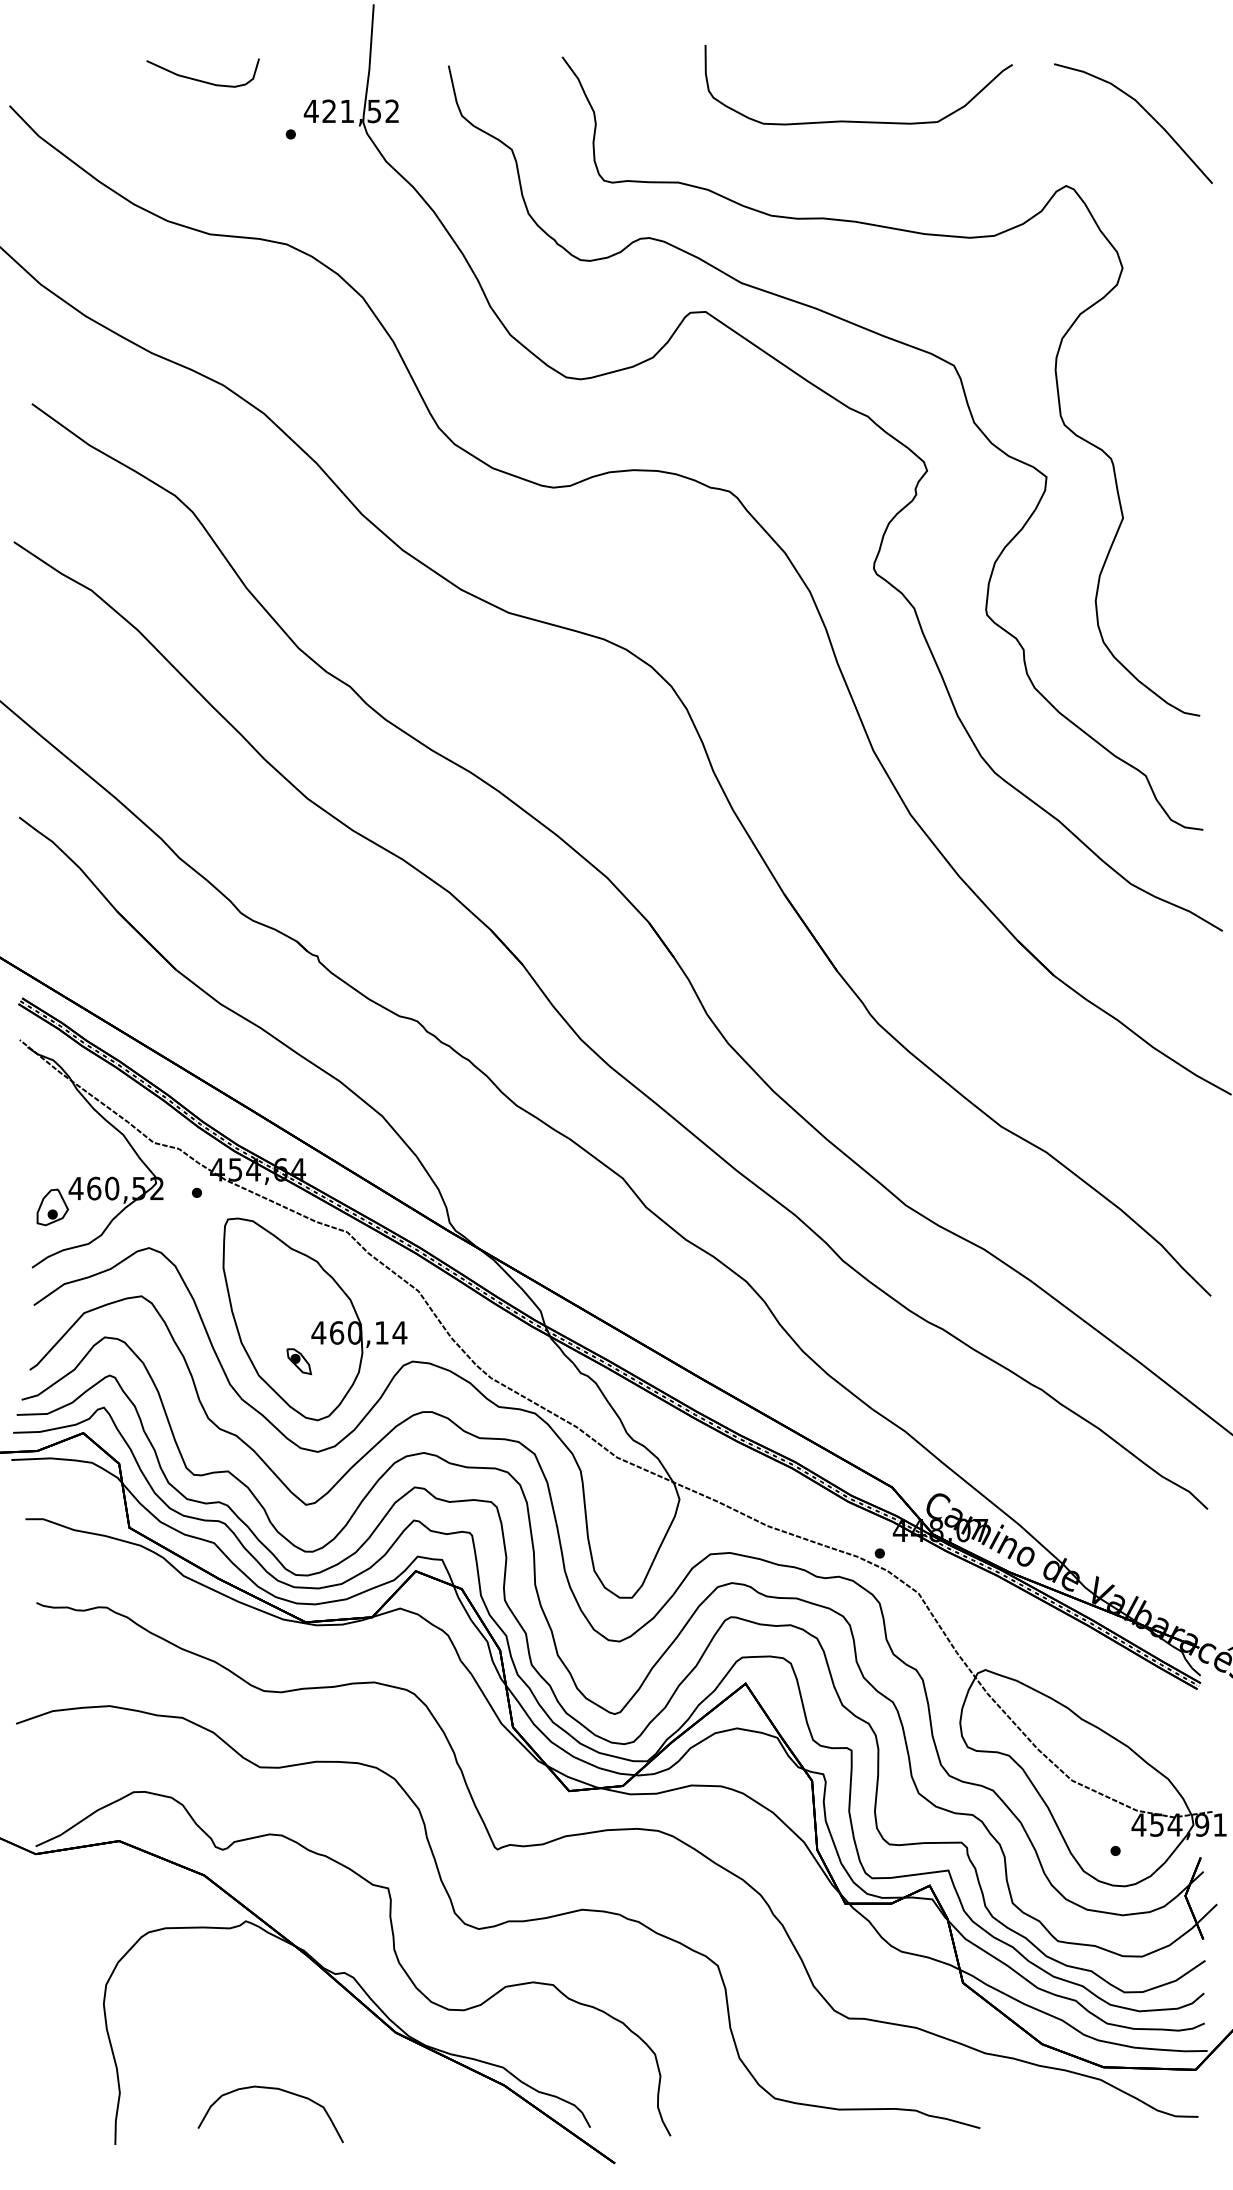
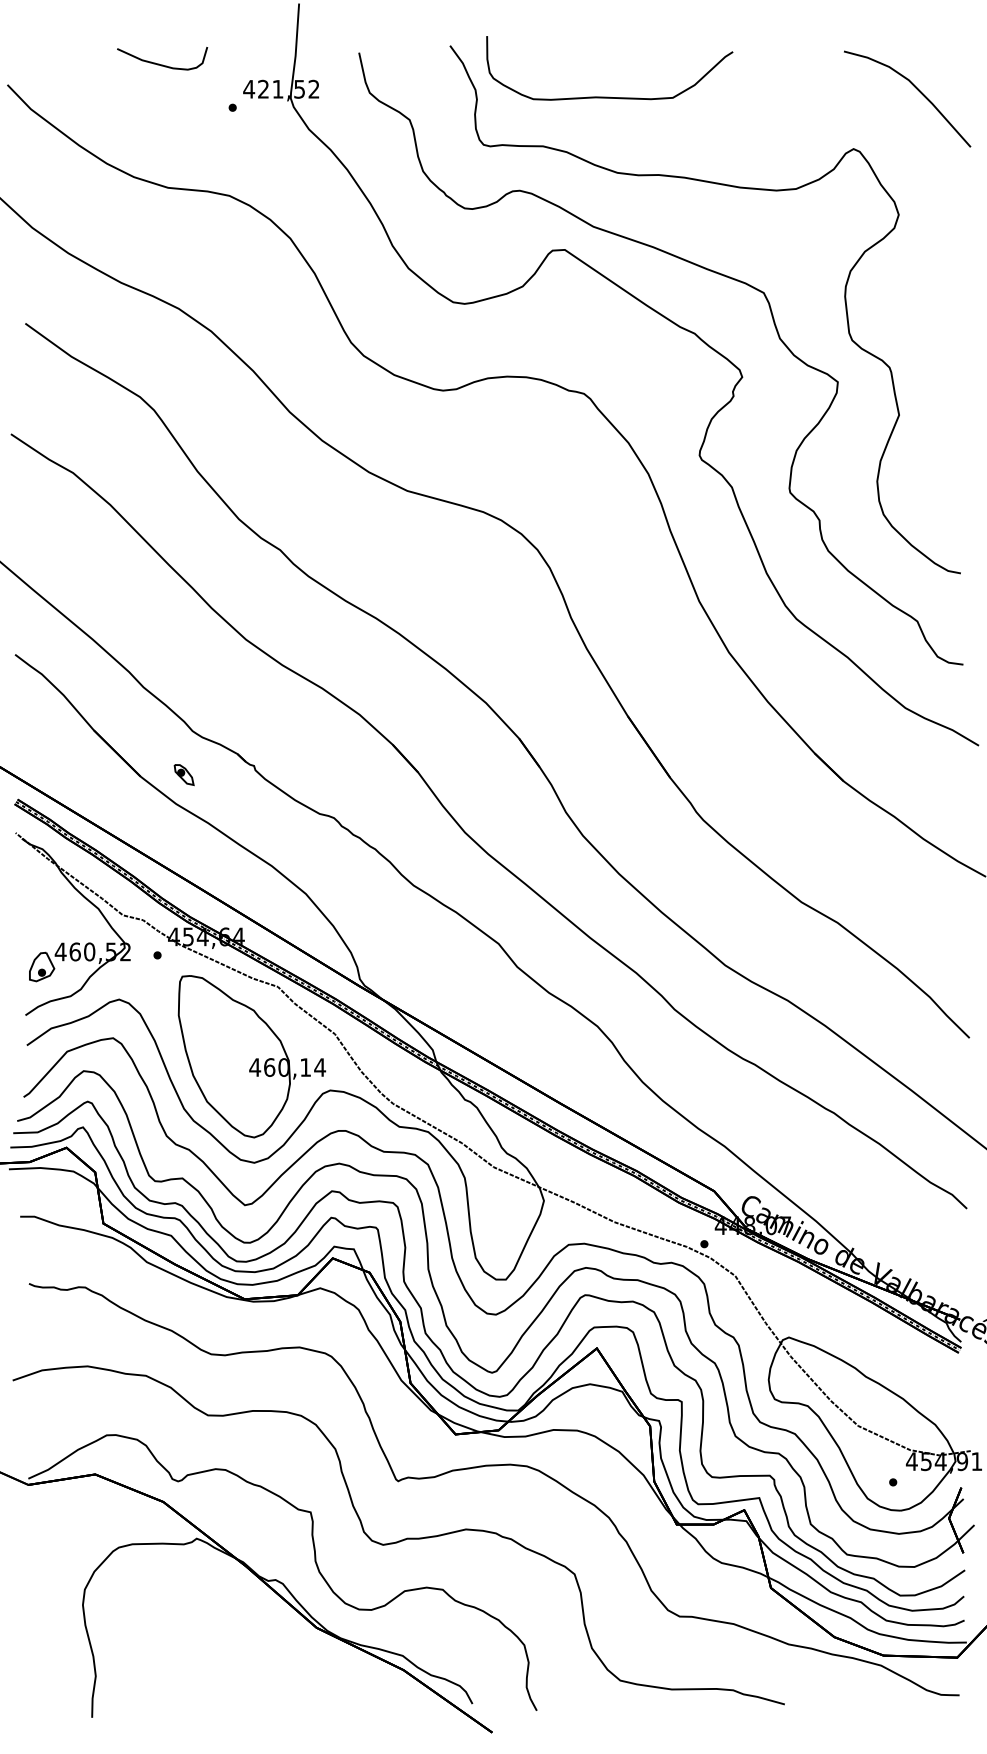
curve: (853, 120) -> (605, 96), moved
part: (299, 1361) -> (184, 774), moved
curve: (271, 2089) -> (217, 1673), removed

